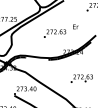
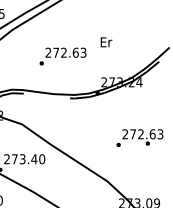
text: (61, 30) -> (76, 49), moved

